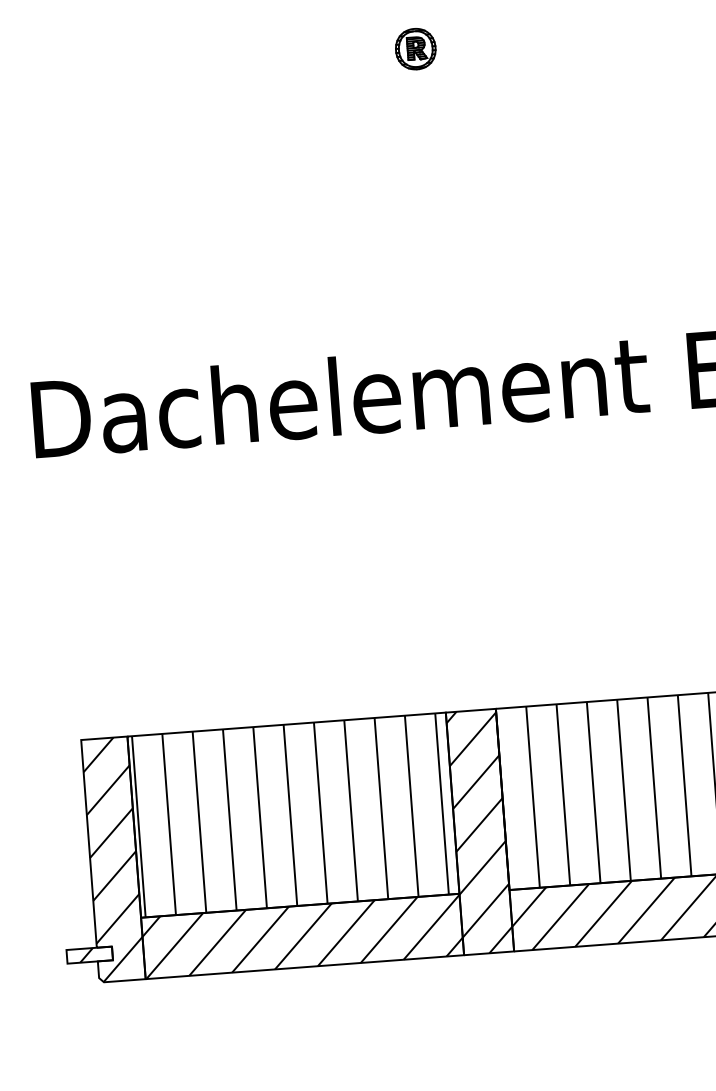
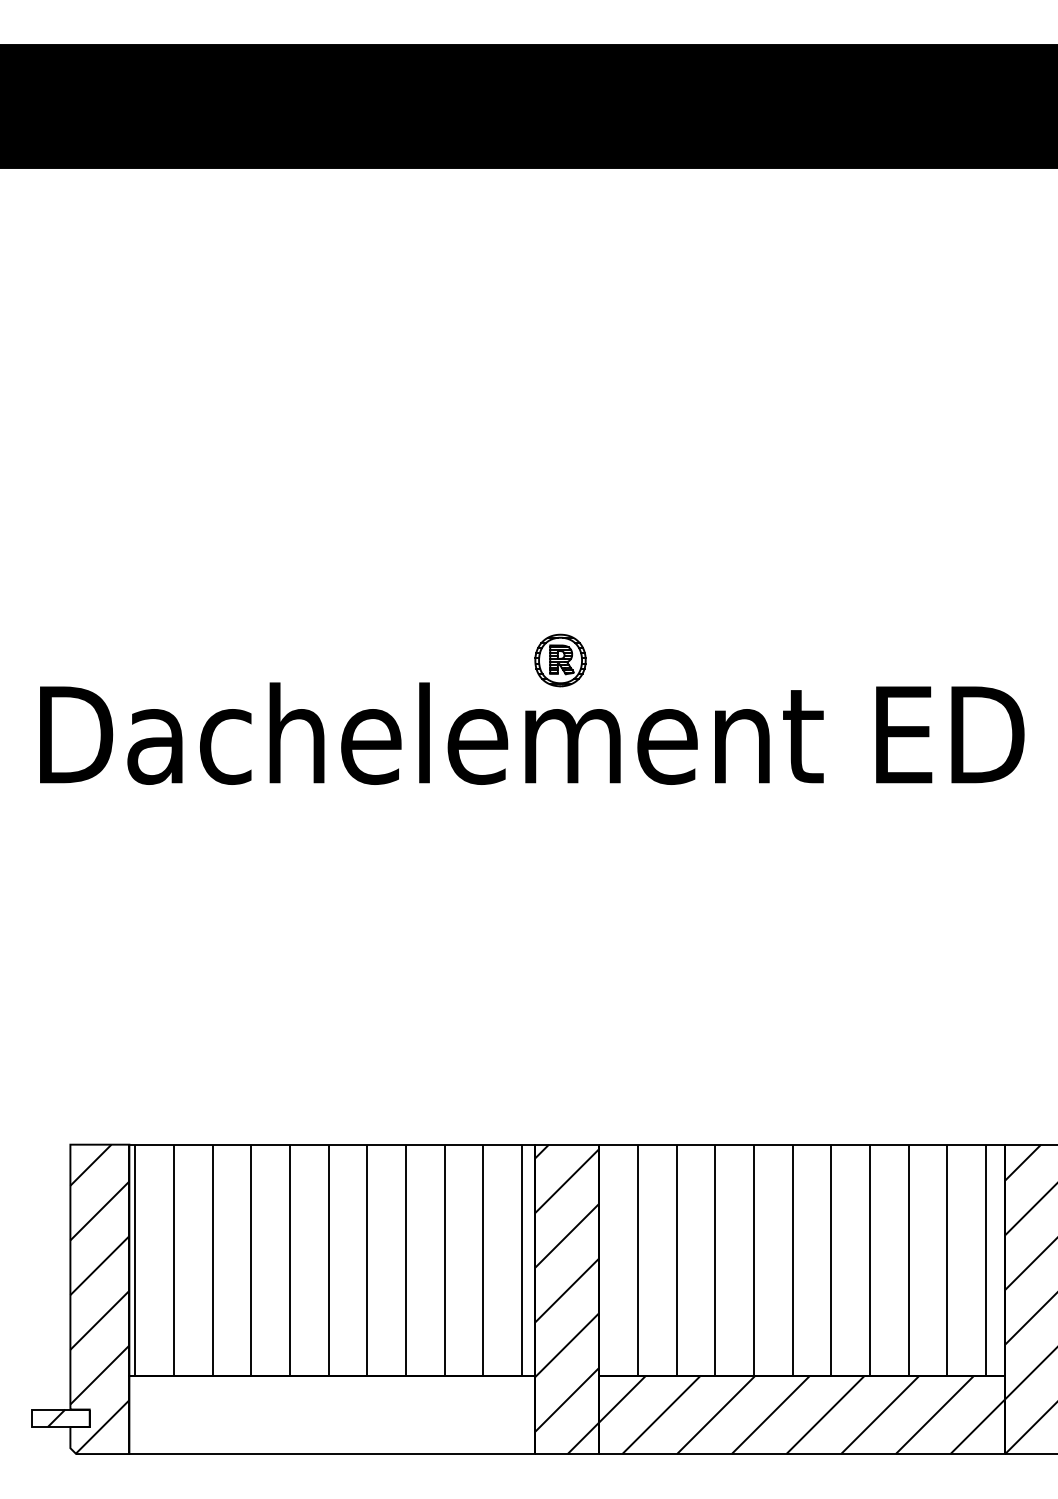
part: (415, 49) -> (560, 660), moved
hatch: (302, 936) -> (332, 1414), removed

